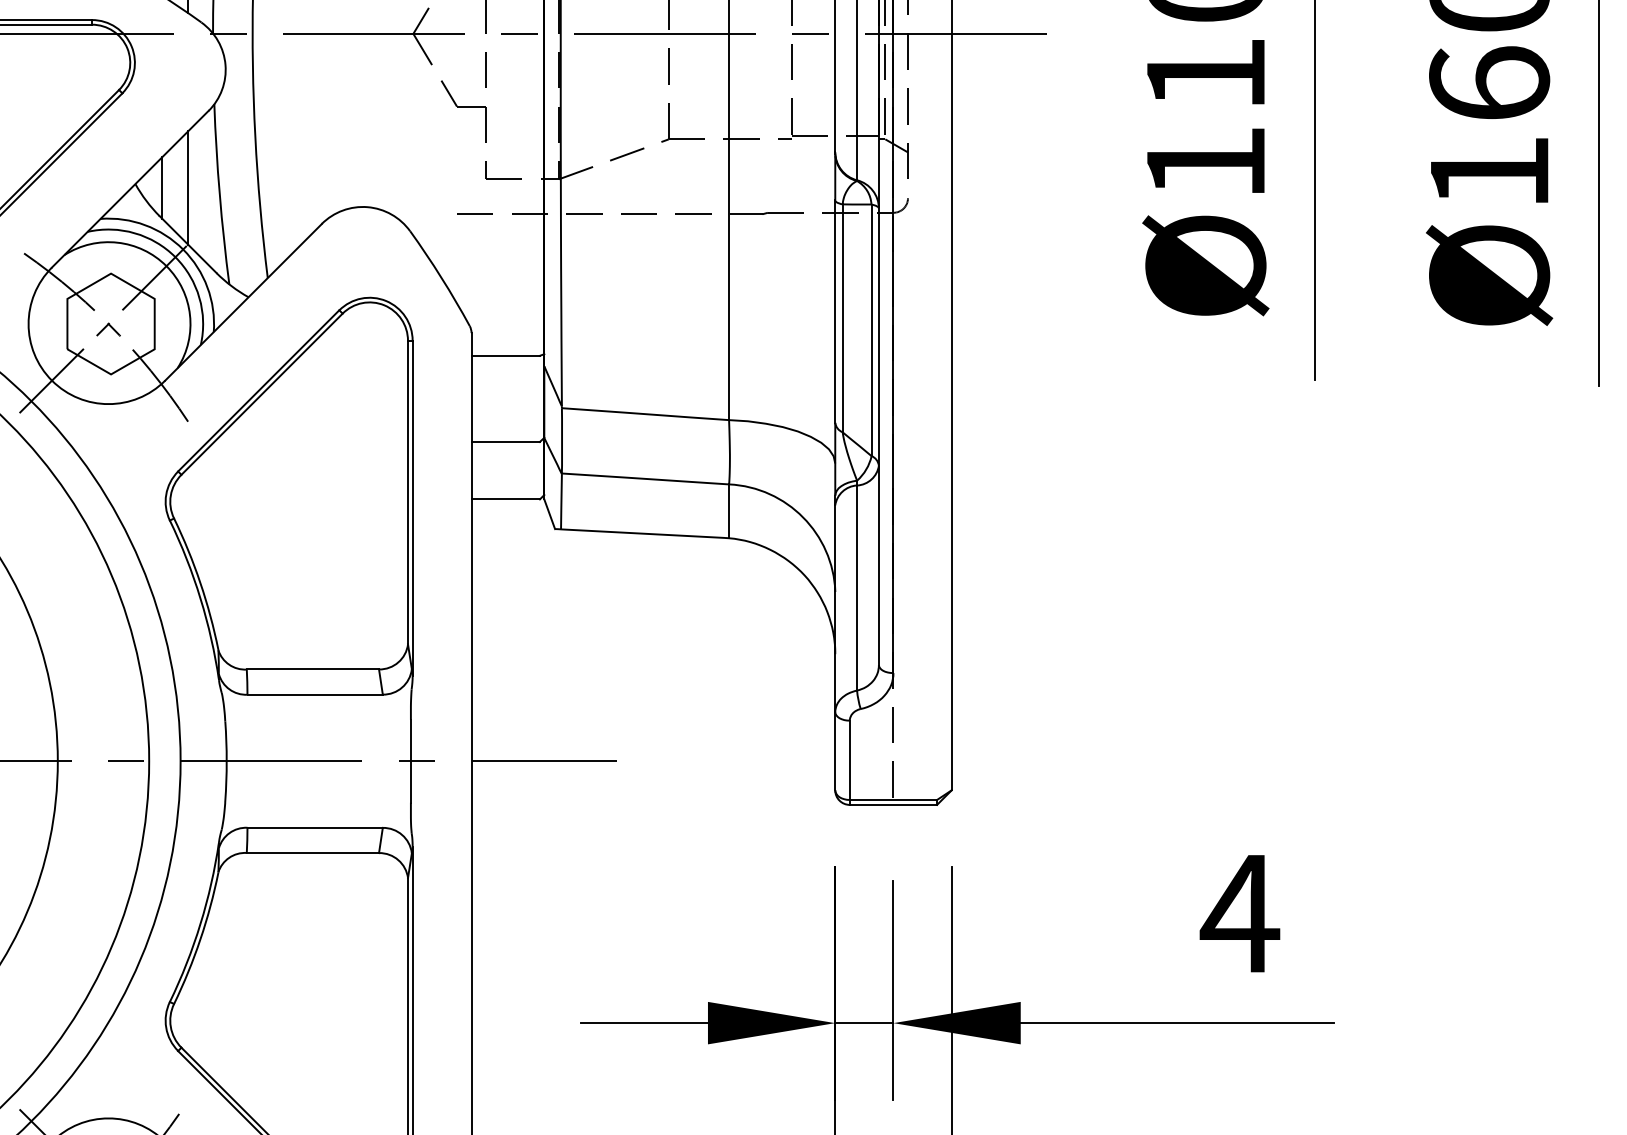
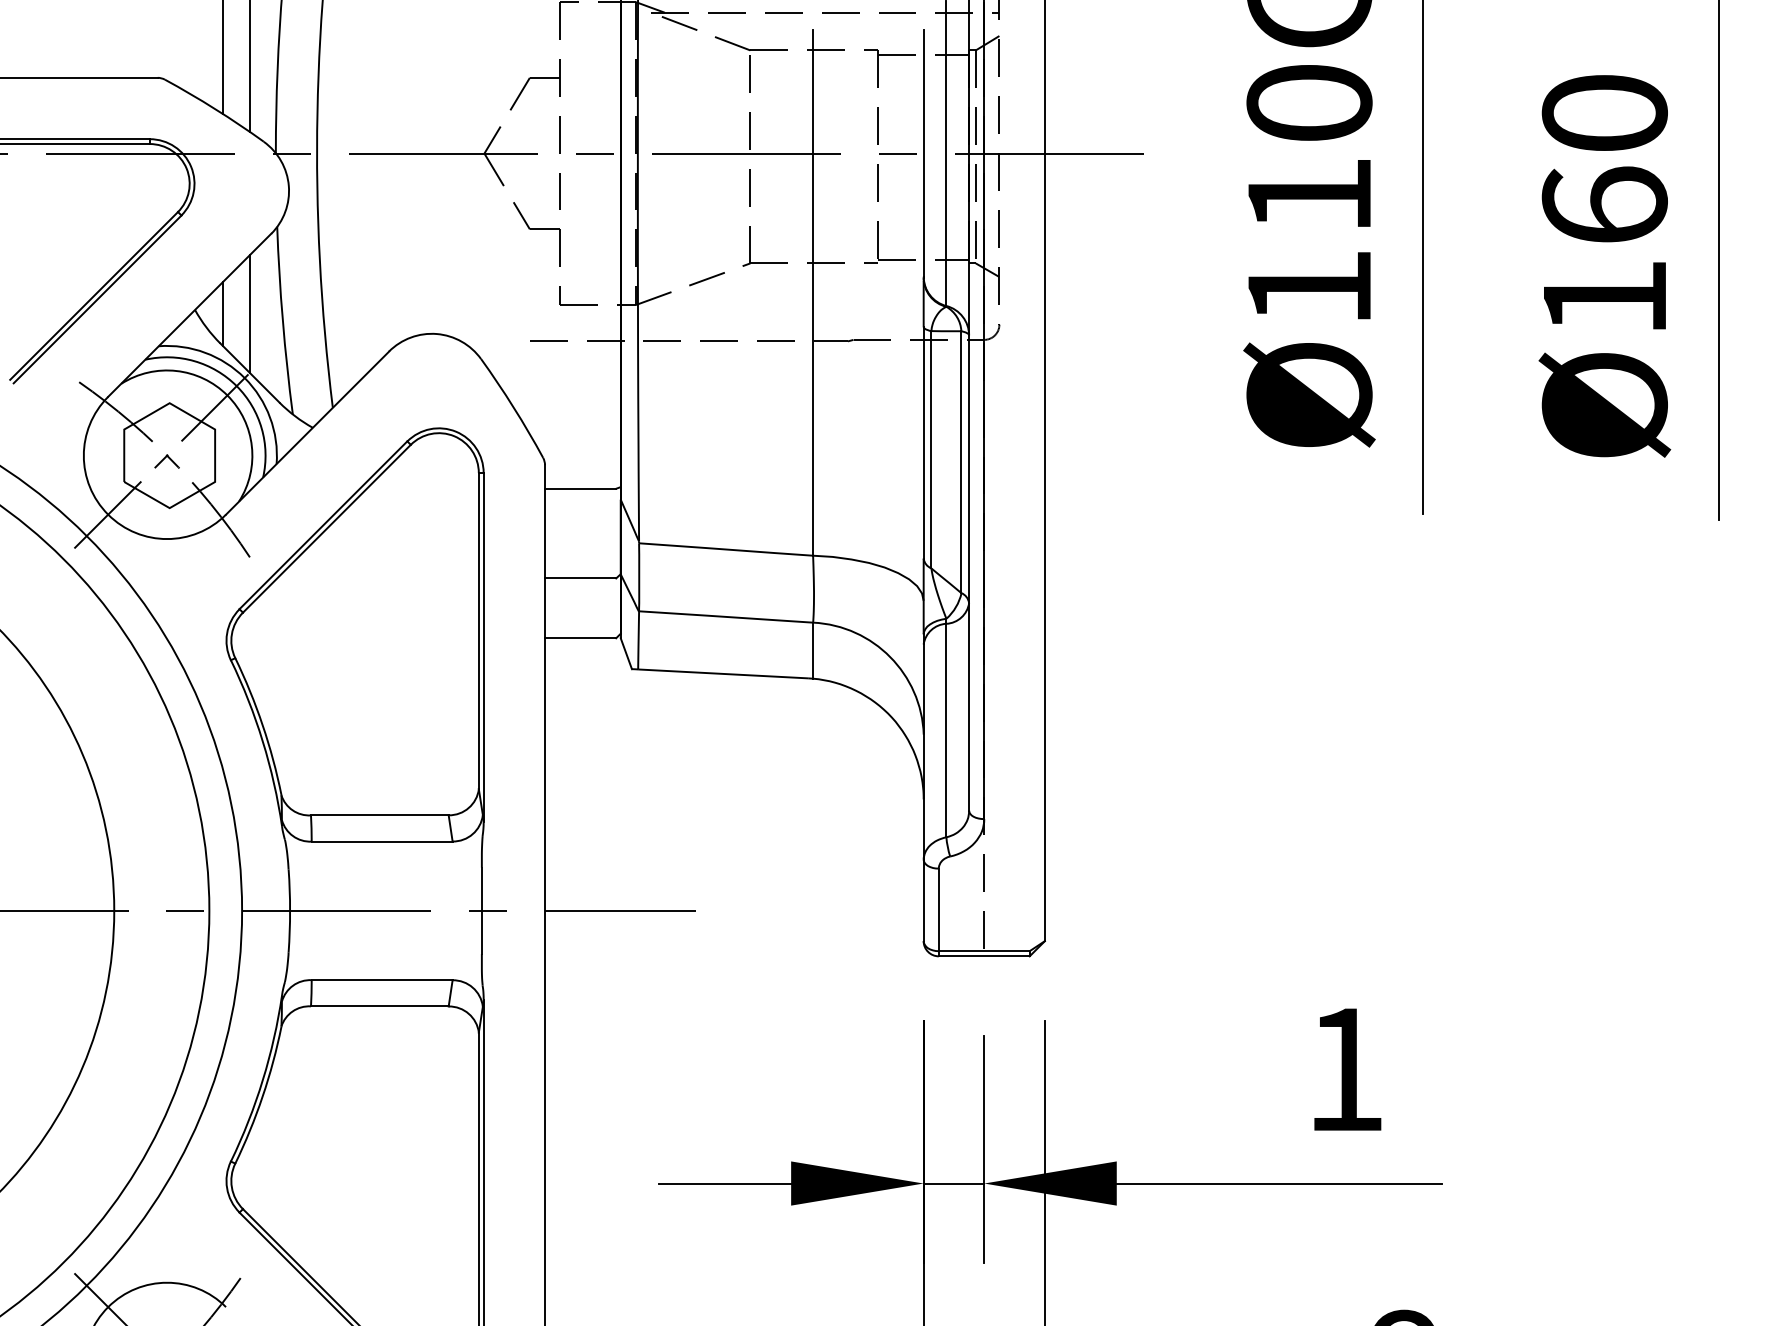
text: (1239, 913) -> (1344, 1069), 4 -> 1

